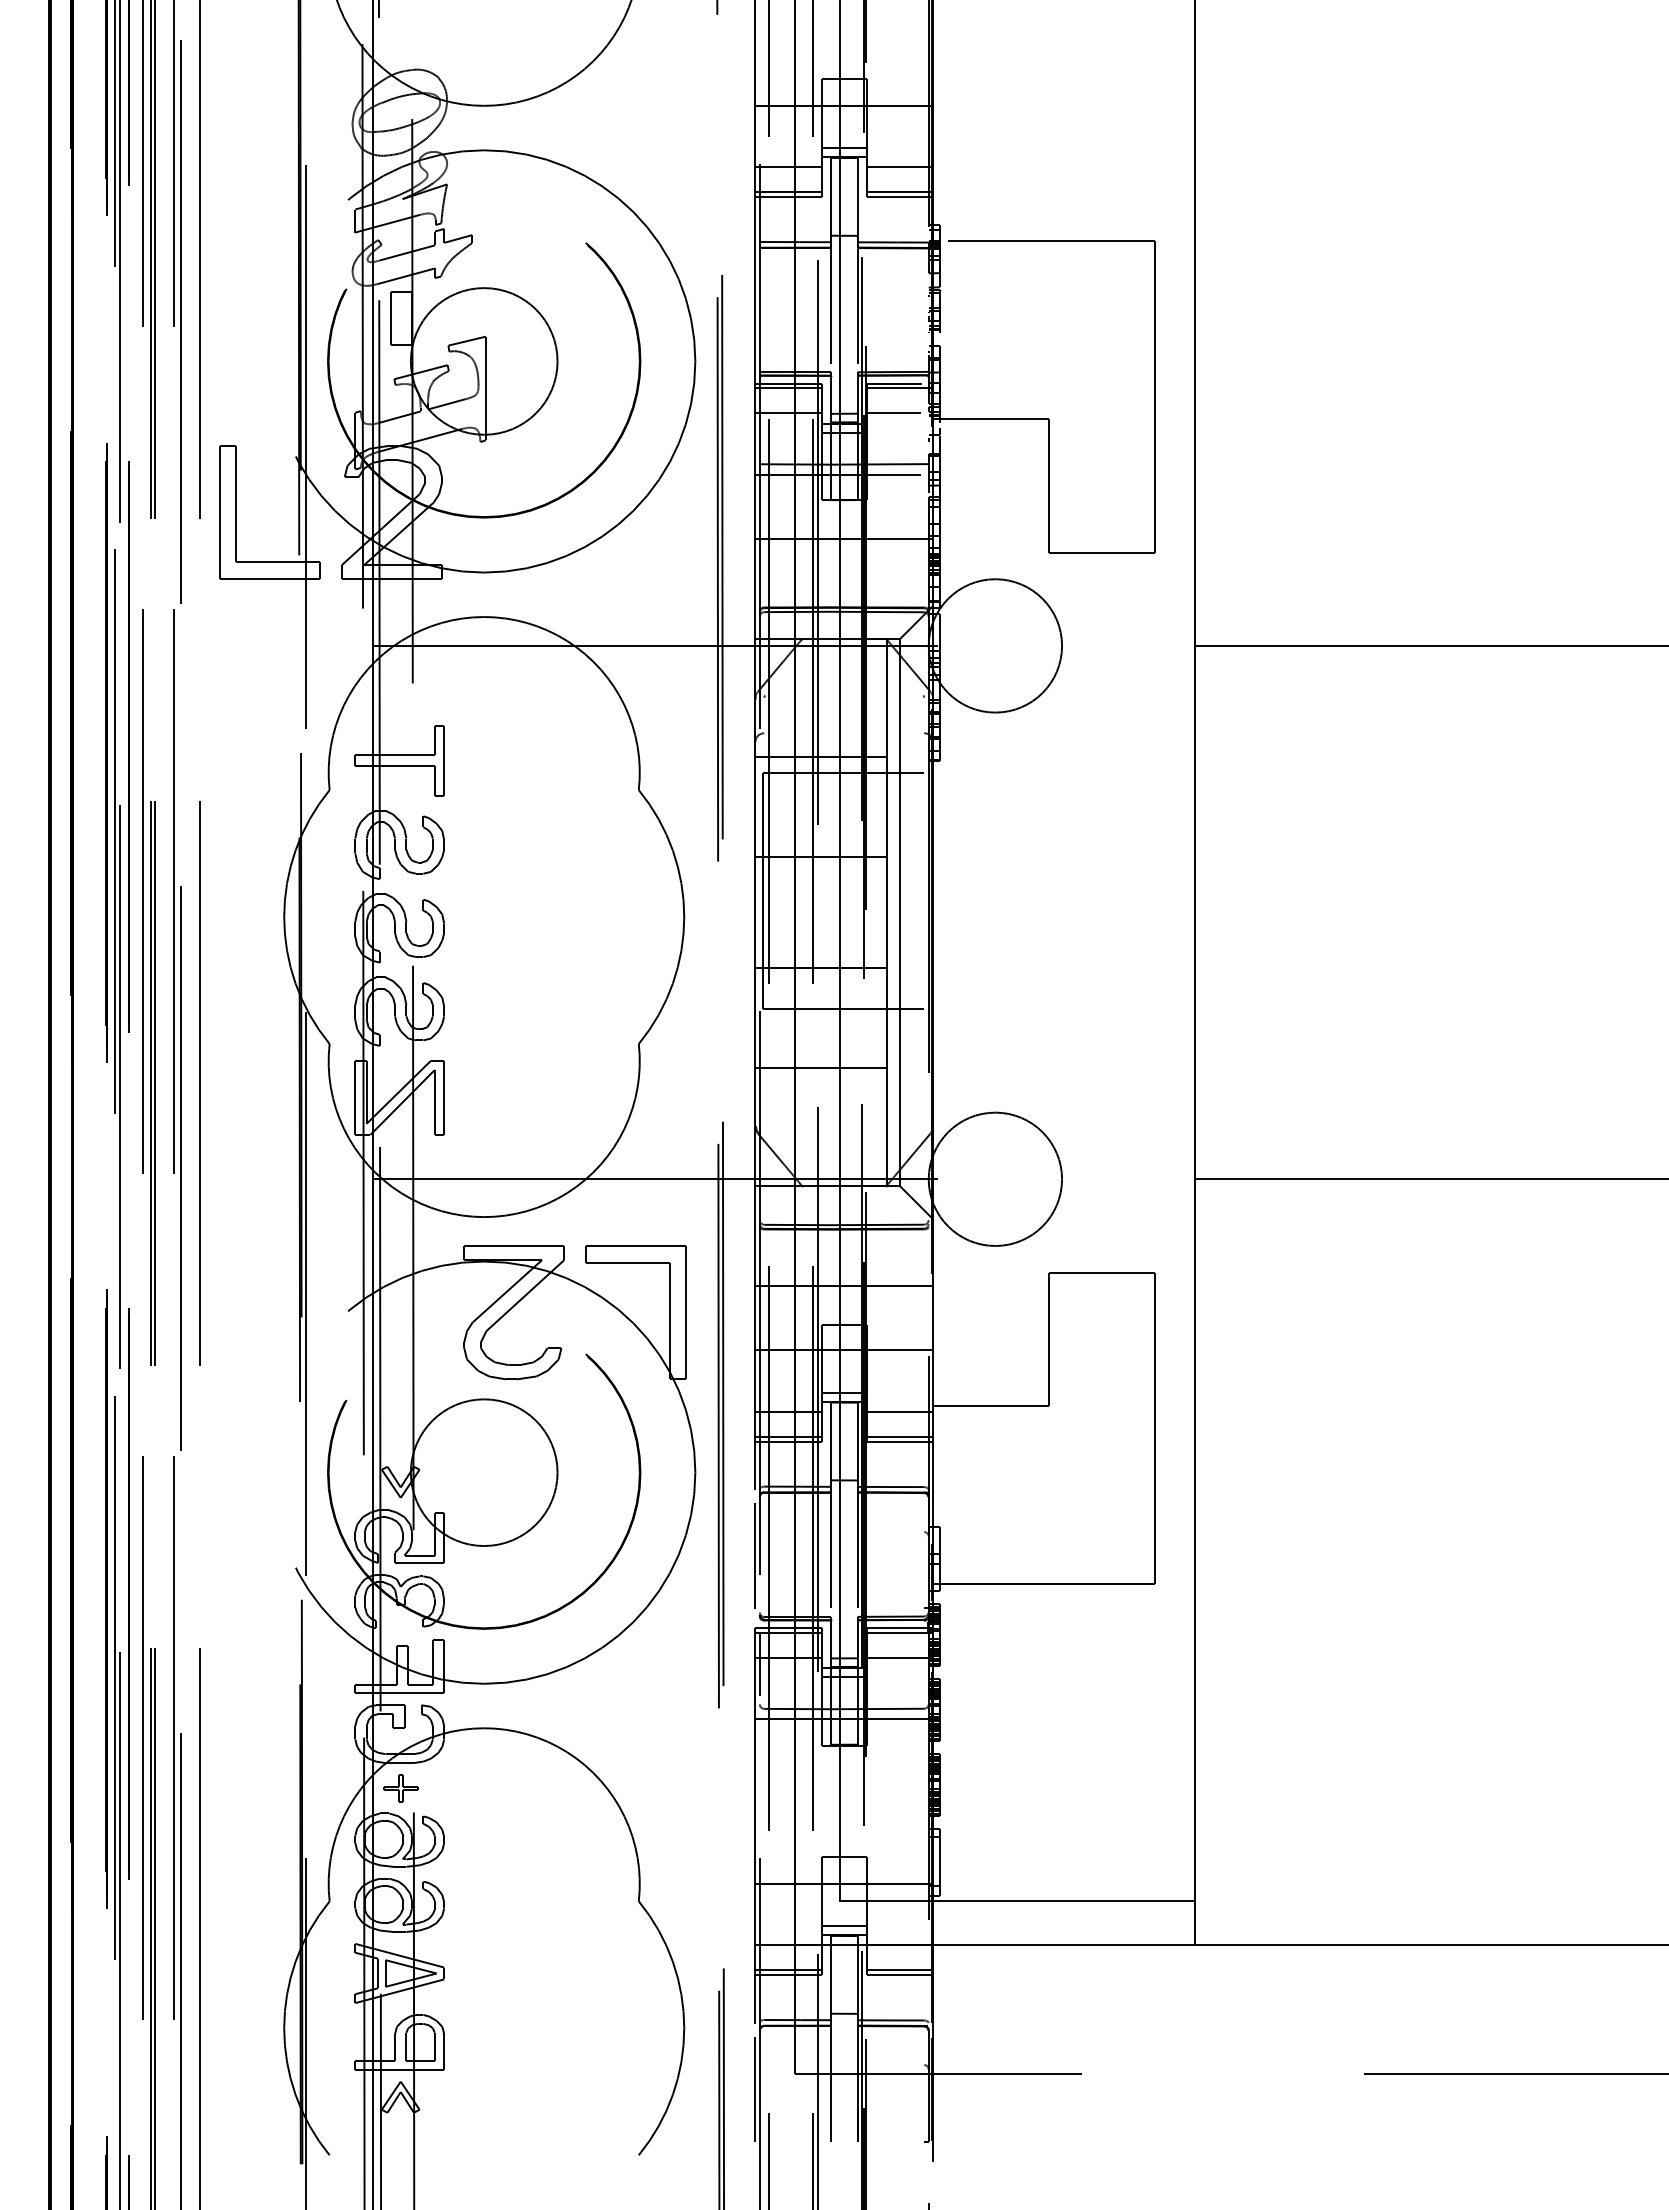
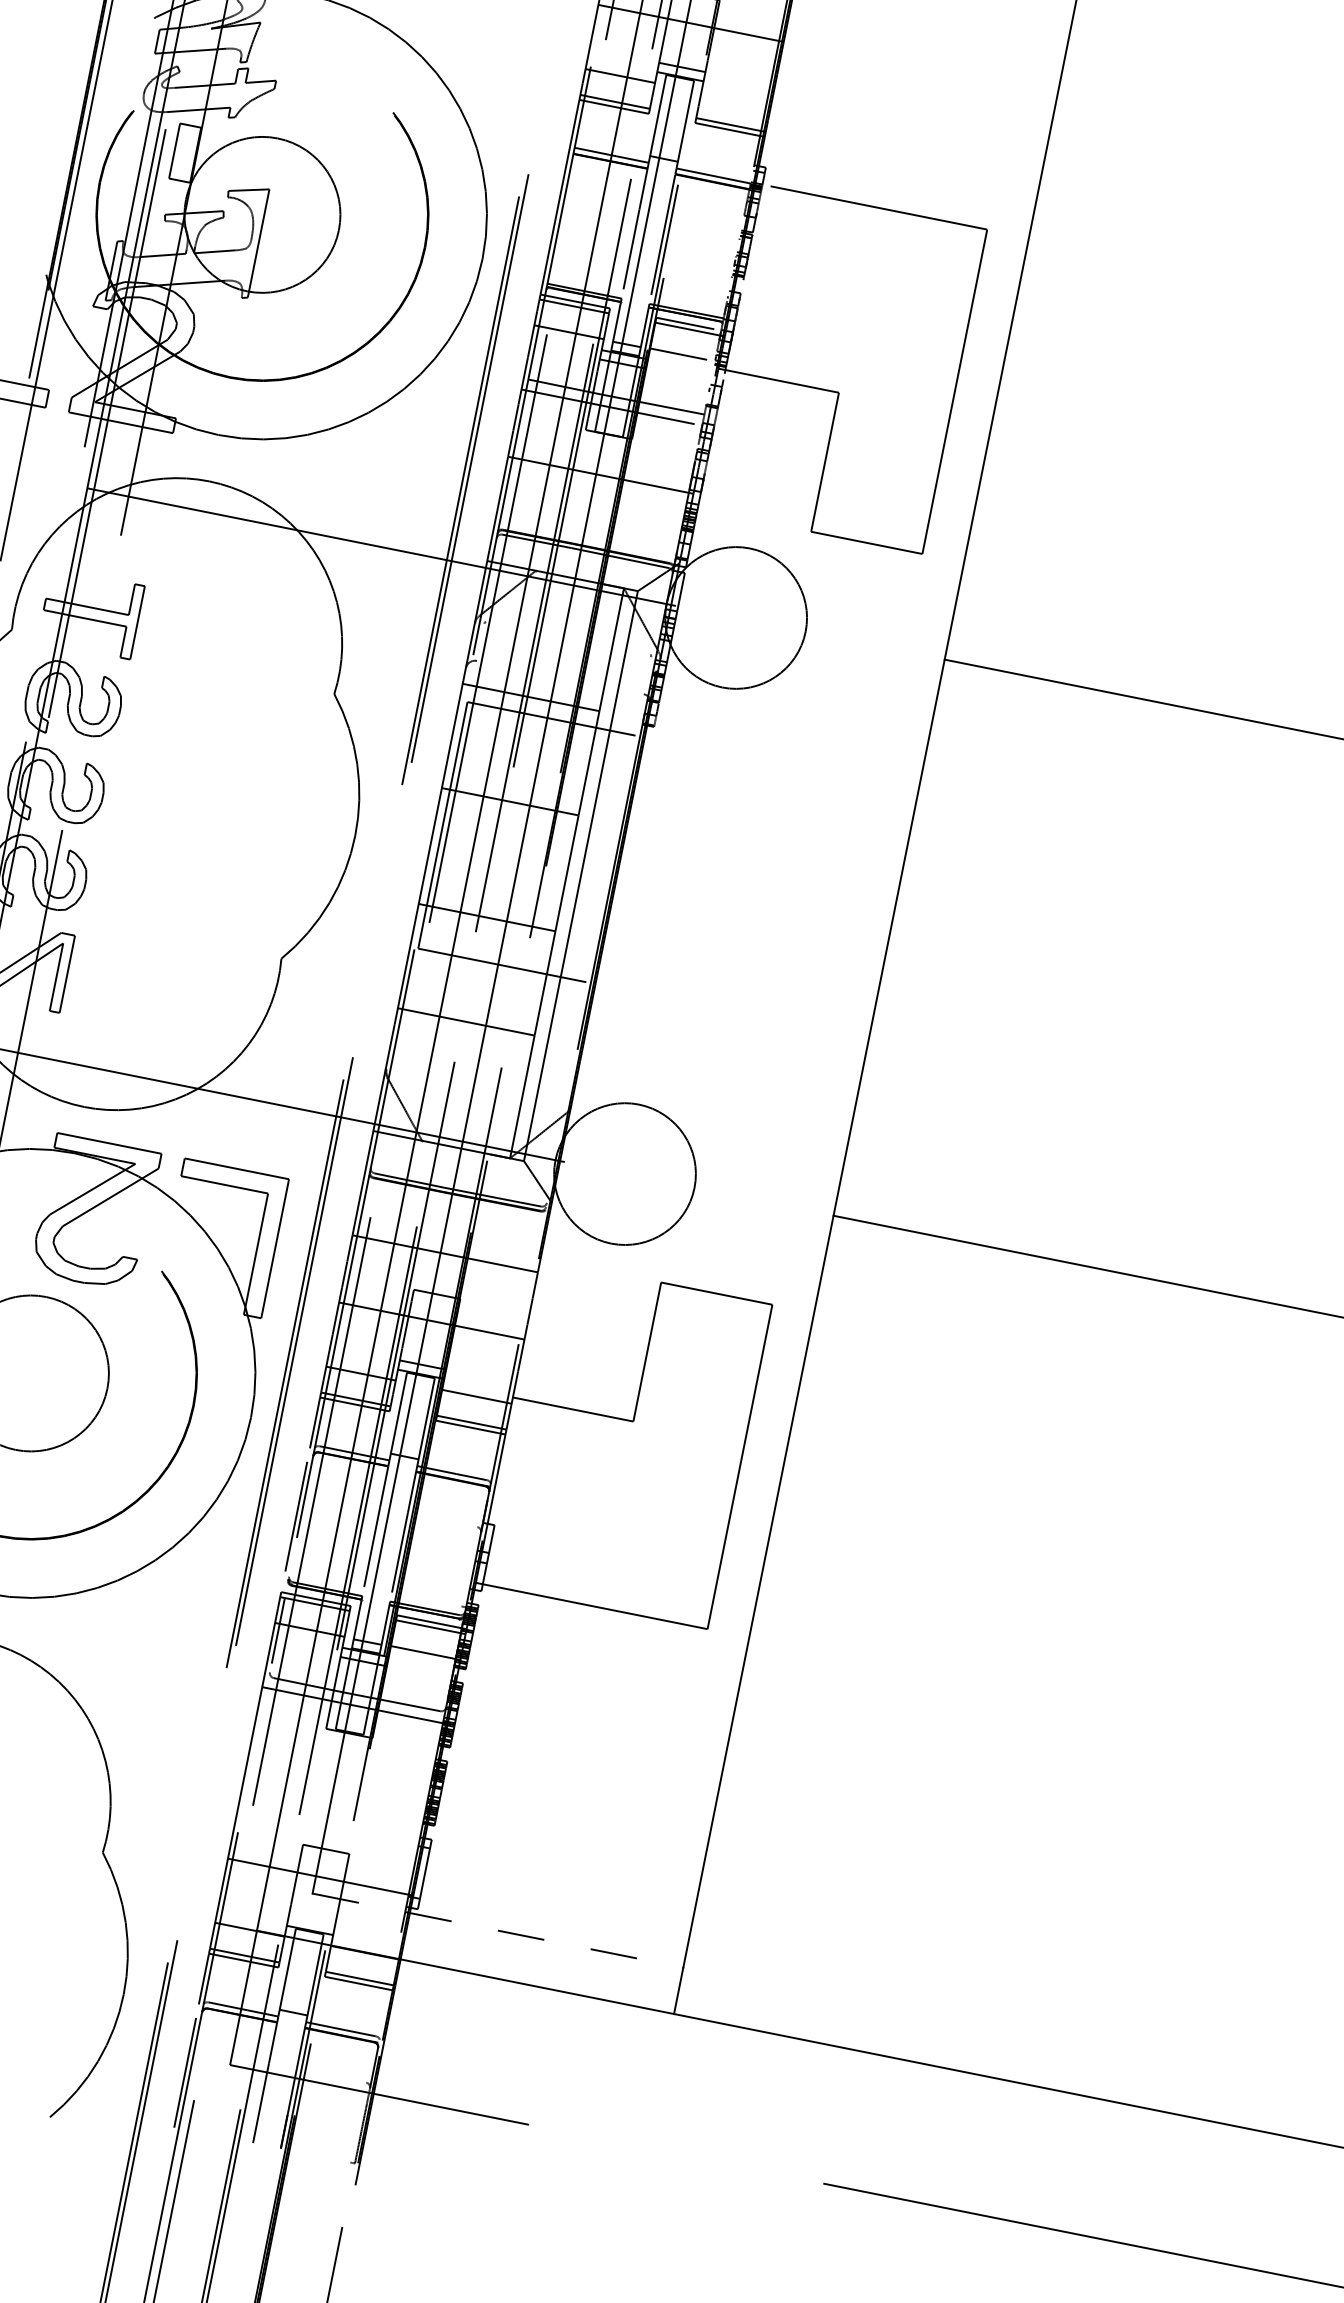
line: (899, 167) -> (735, 99), removed
line: (1017, 1900) -> (497, 1930), solid -> dashed
line: (844, 1926) -> (312, 1921), removed

